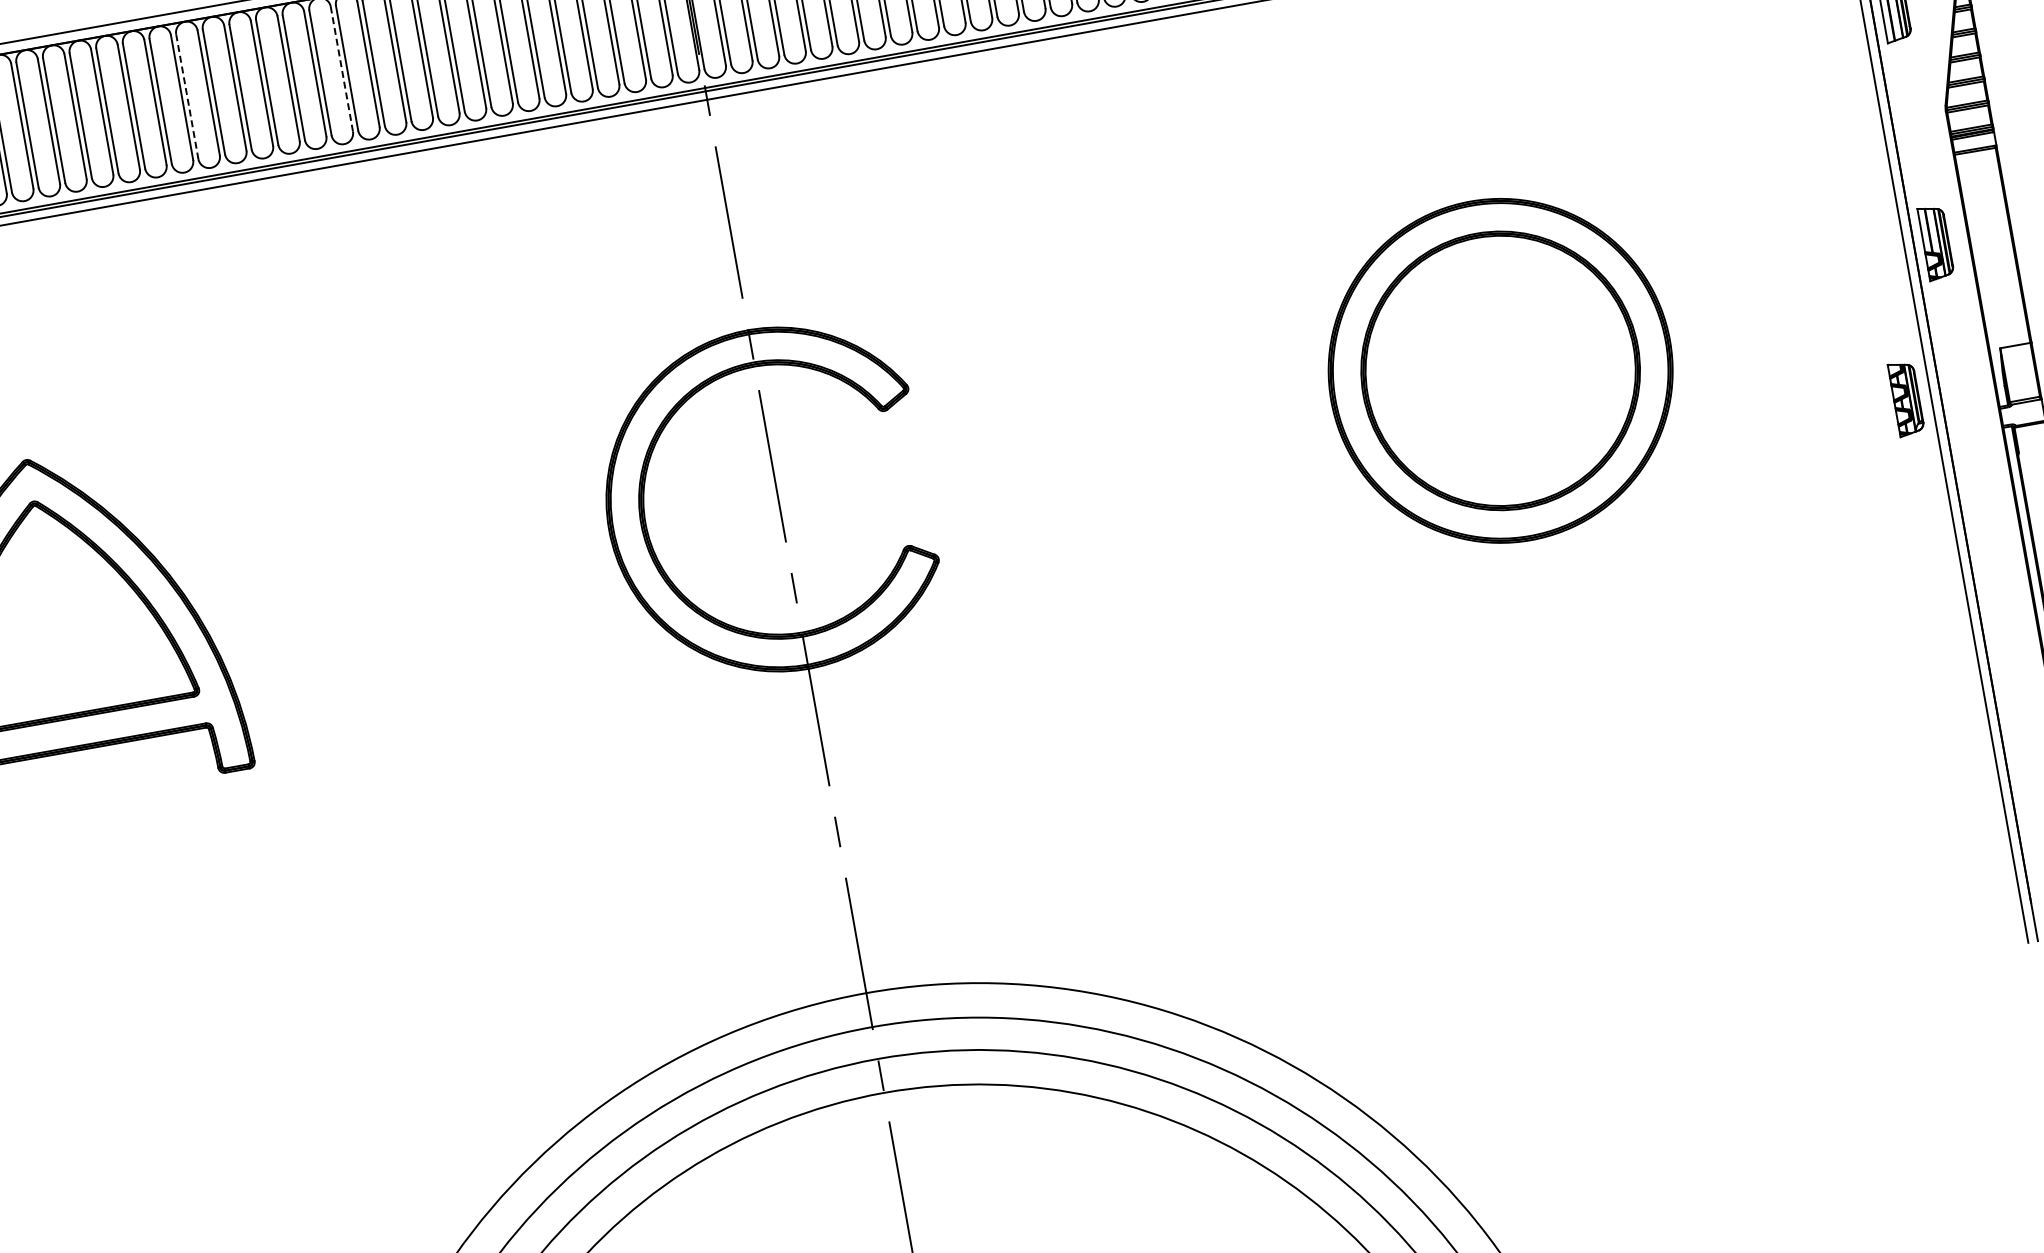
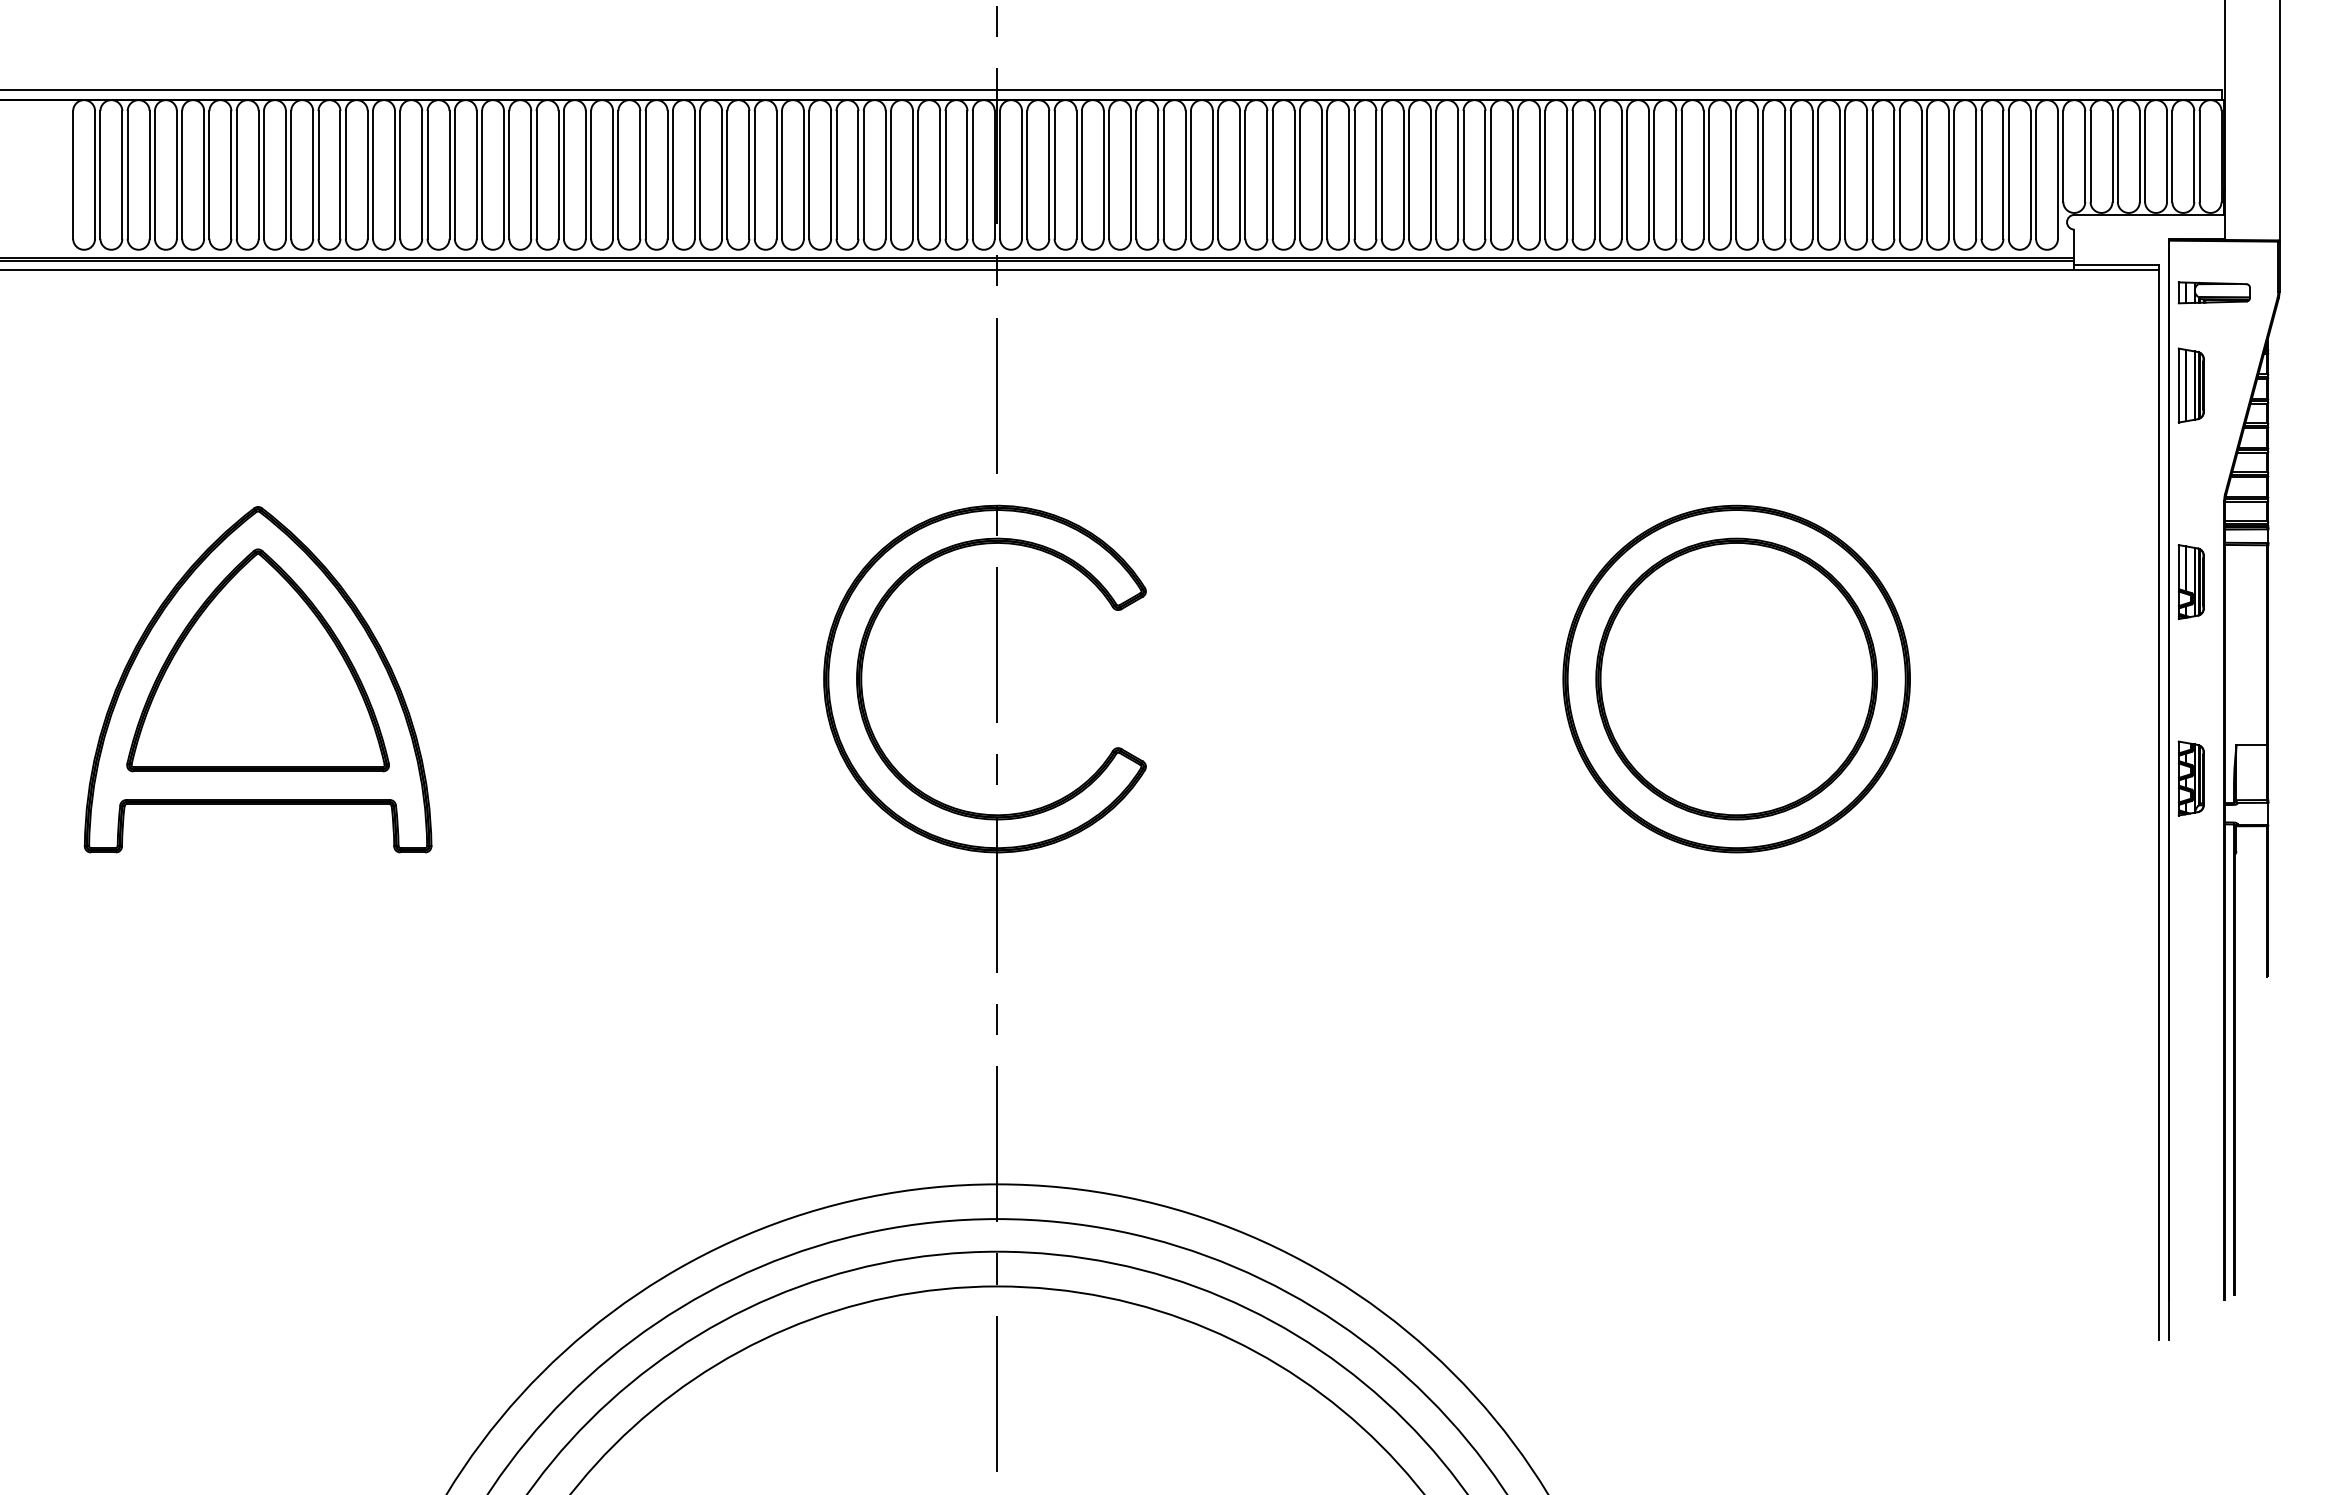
line: (341, 68) -> (640, 174), dashed -> solid
line: (187, 96) -> (482, 174), dashed -> solid
part: (1935, 242) -> (2190, 581), moved
part: (1905, 398) -> (2190, 778), moved

